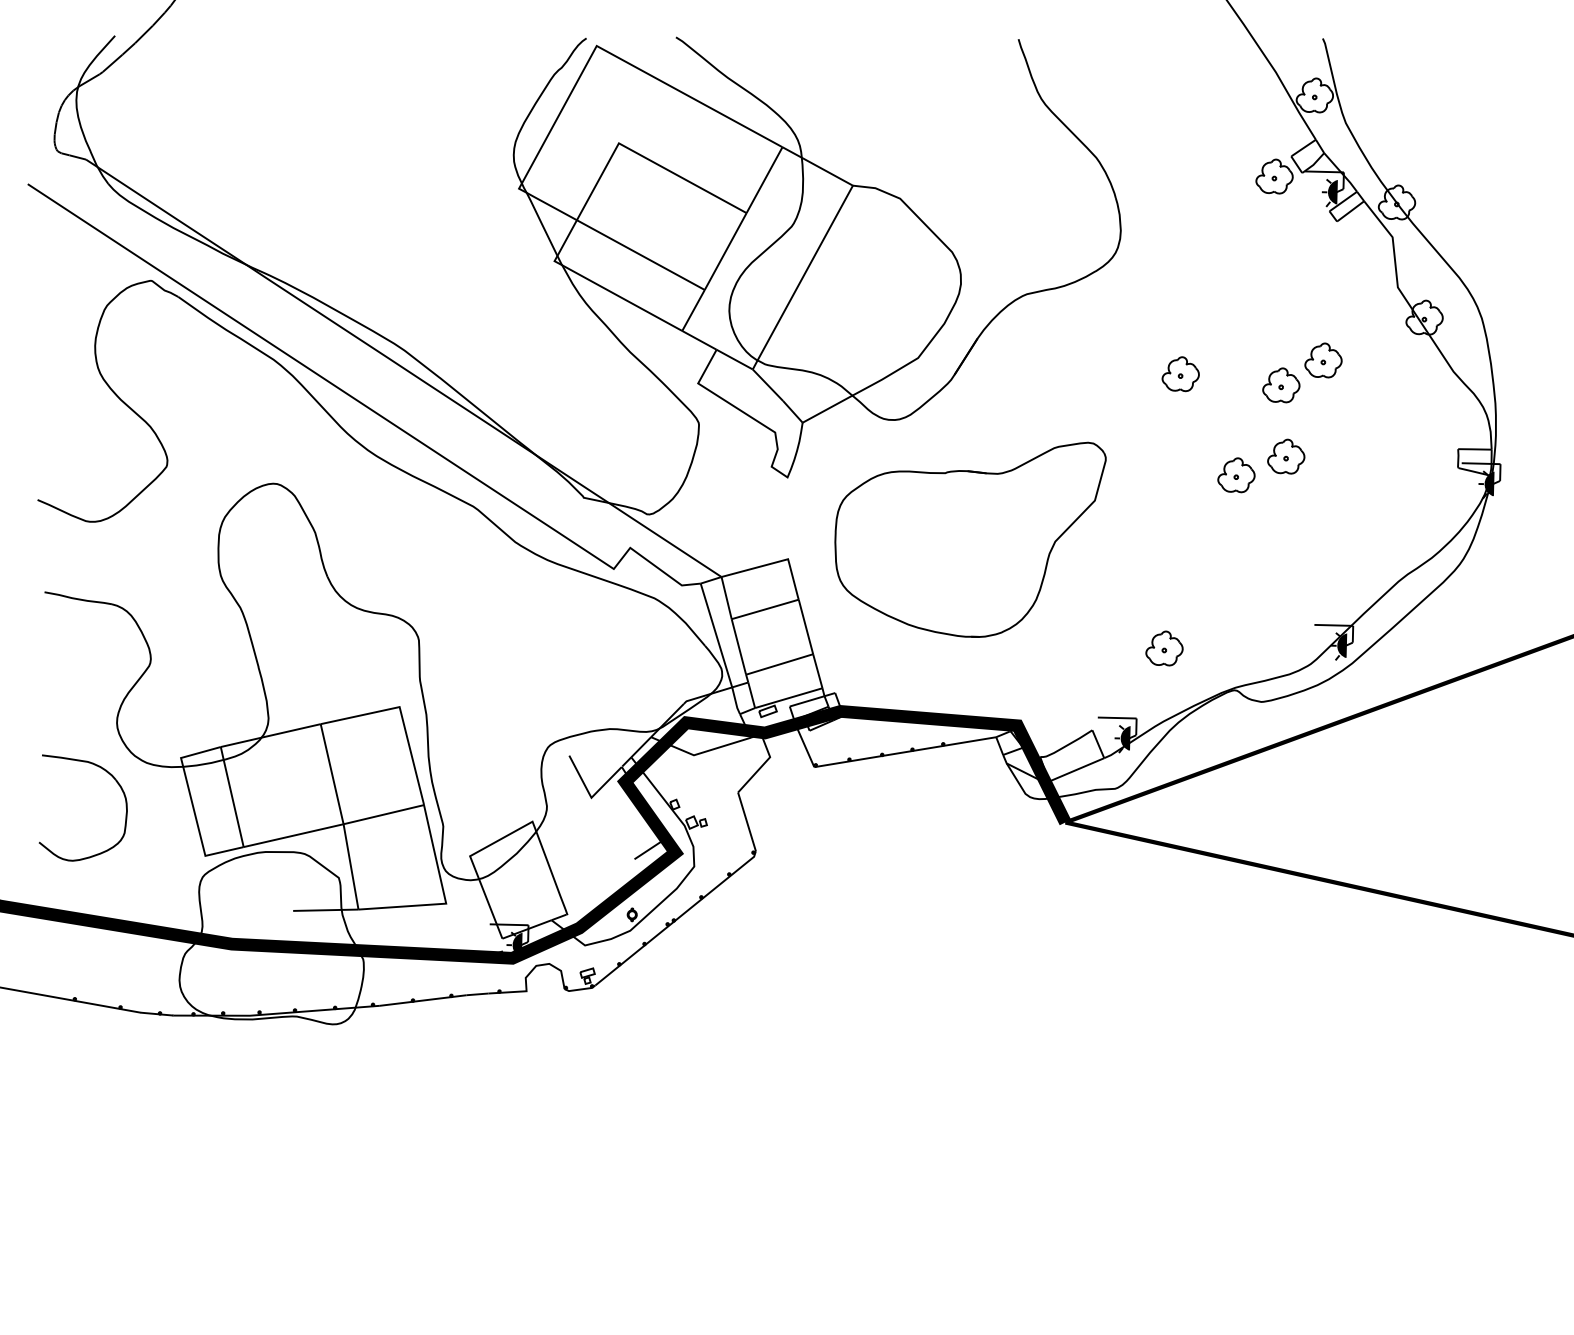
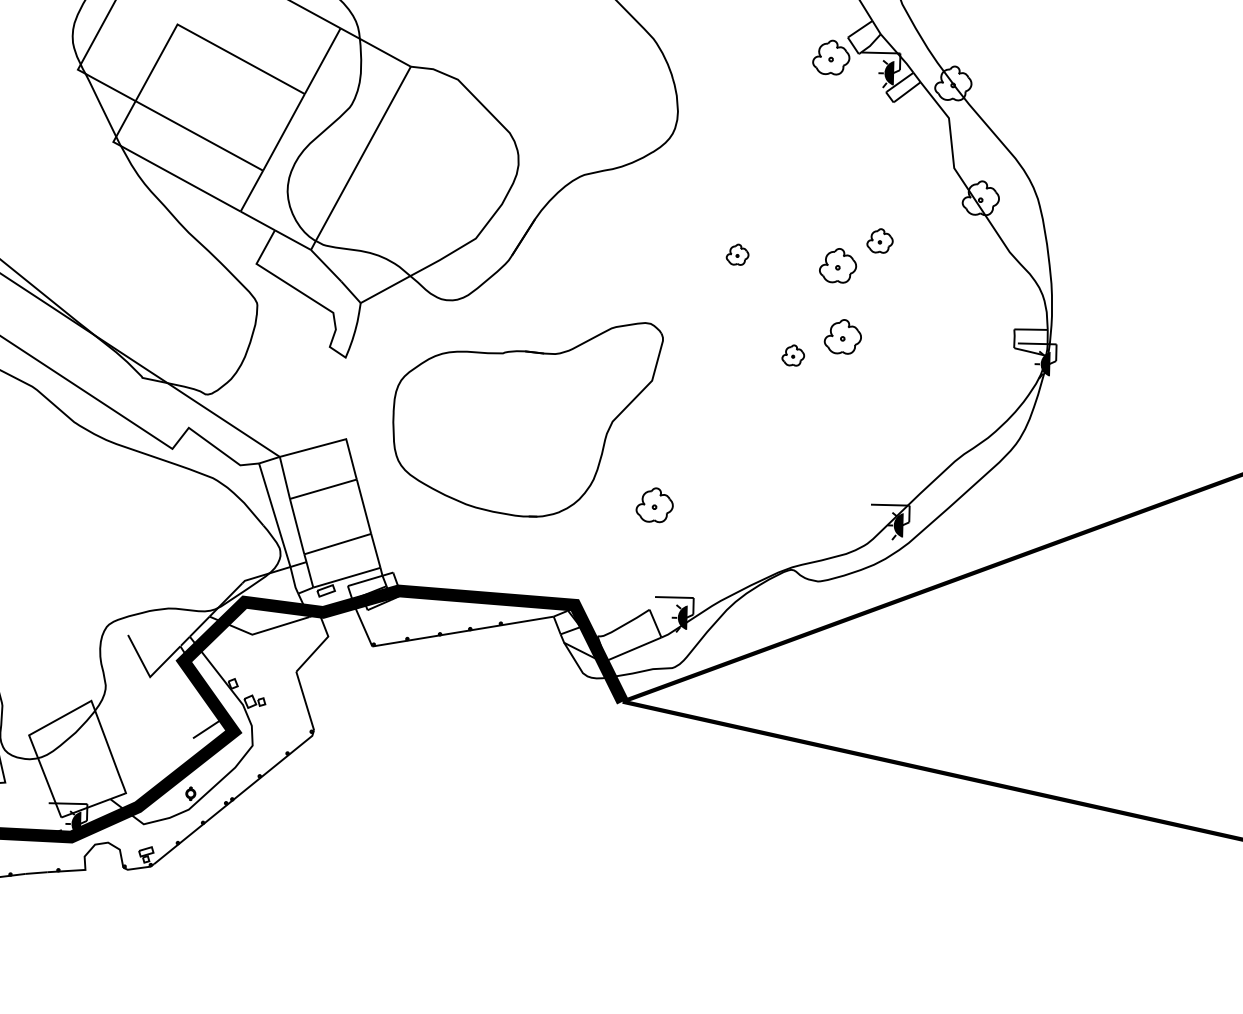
part: (1323, 360) -> (880, 241), size x0.7
part: (1180, 374) -> (737, 254), size x0.6
part: (1236, 475) -> (793, 355), size x0.6
part: (1164, 648) -> (654, 505), moved

